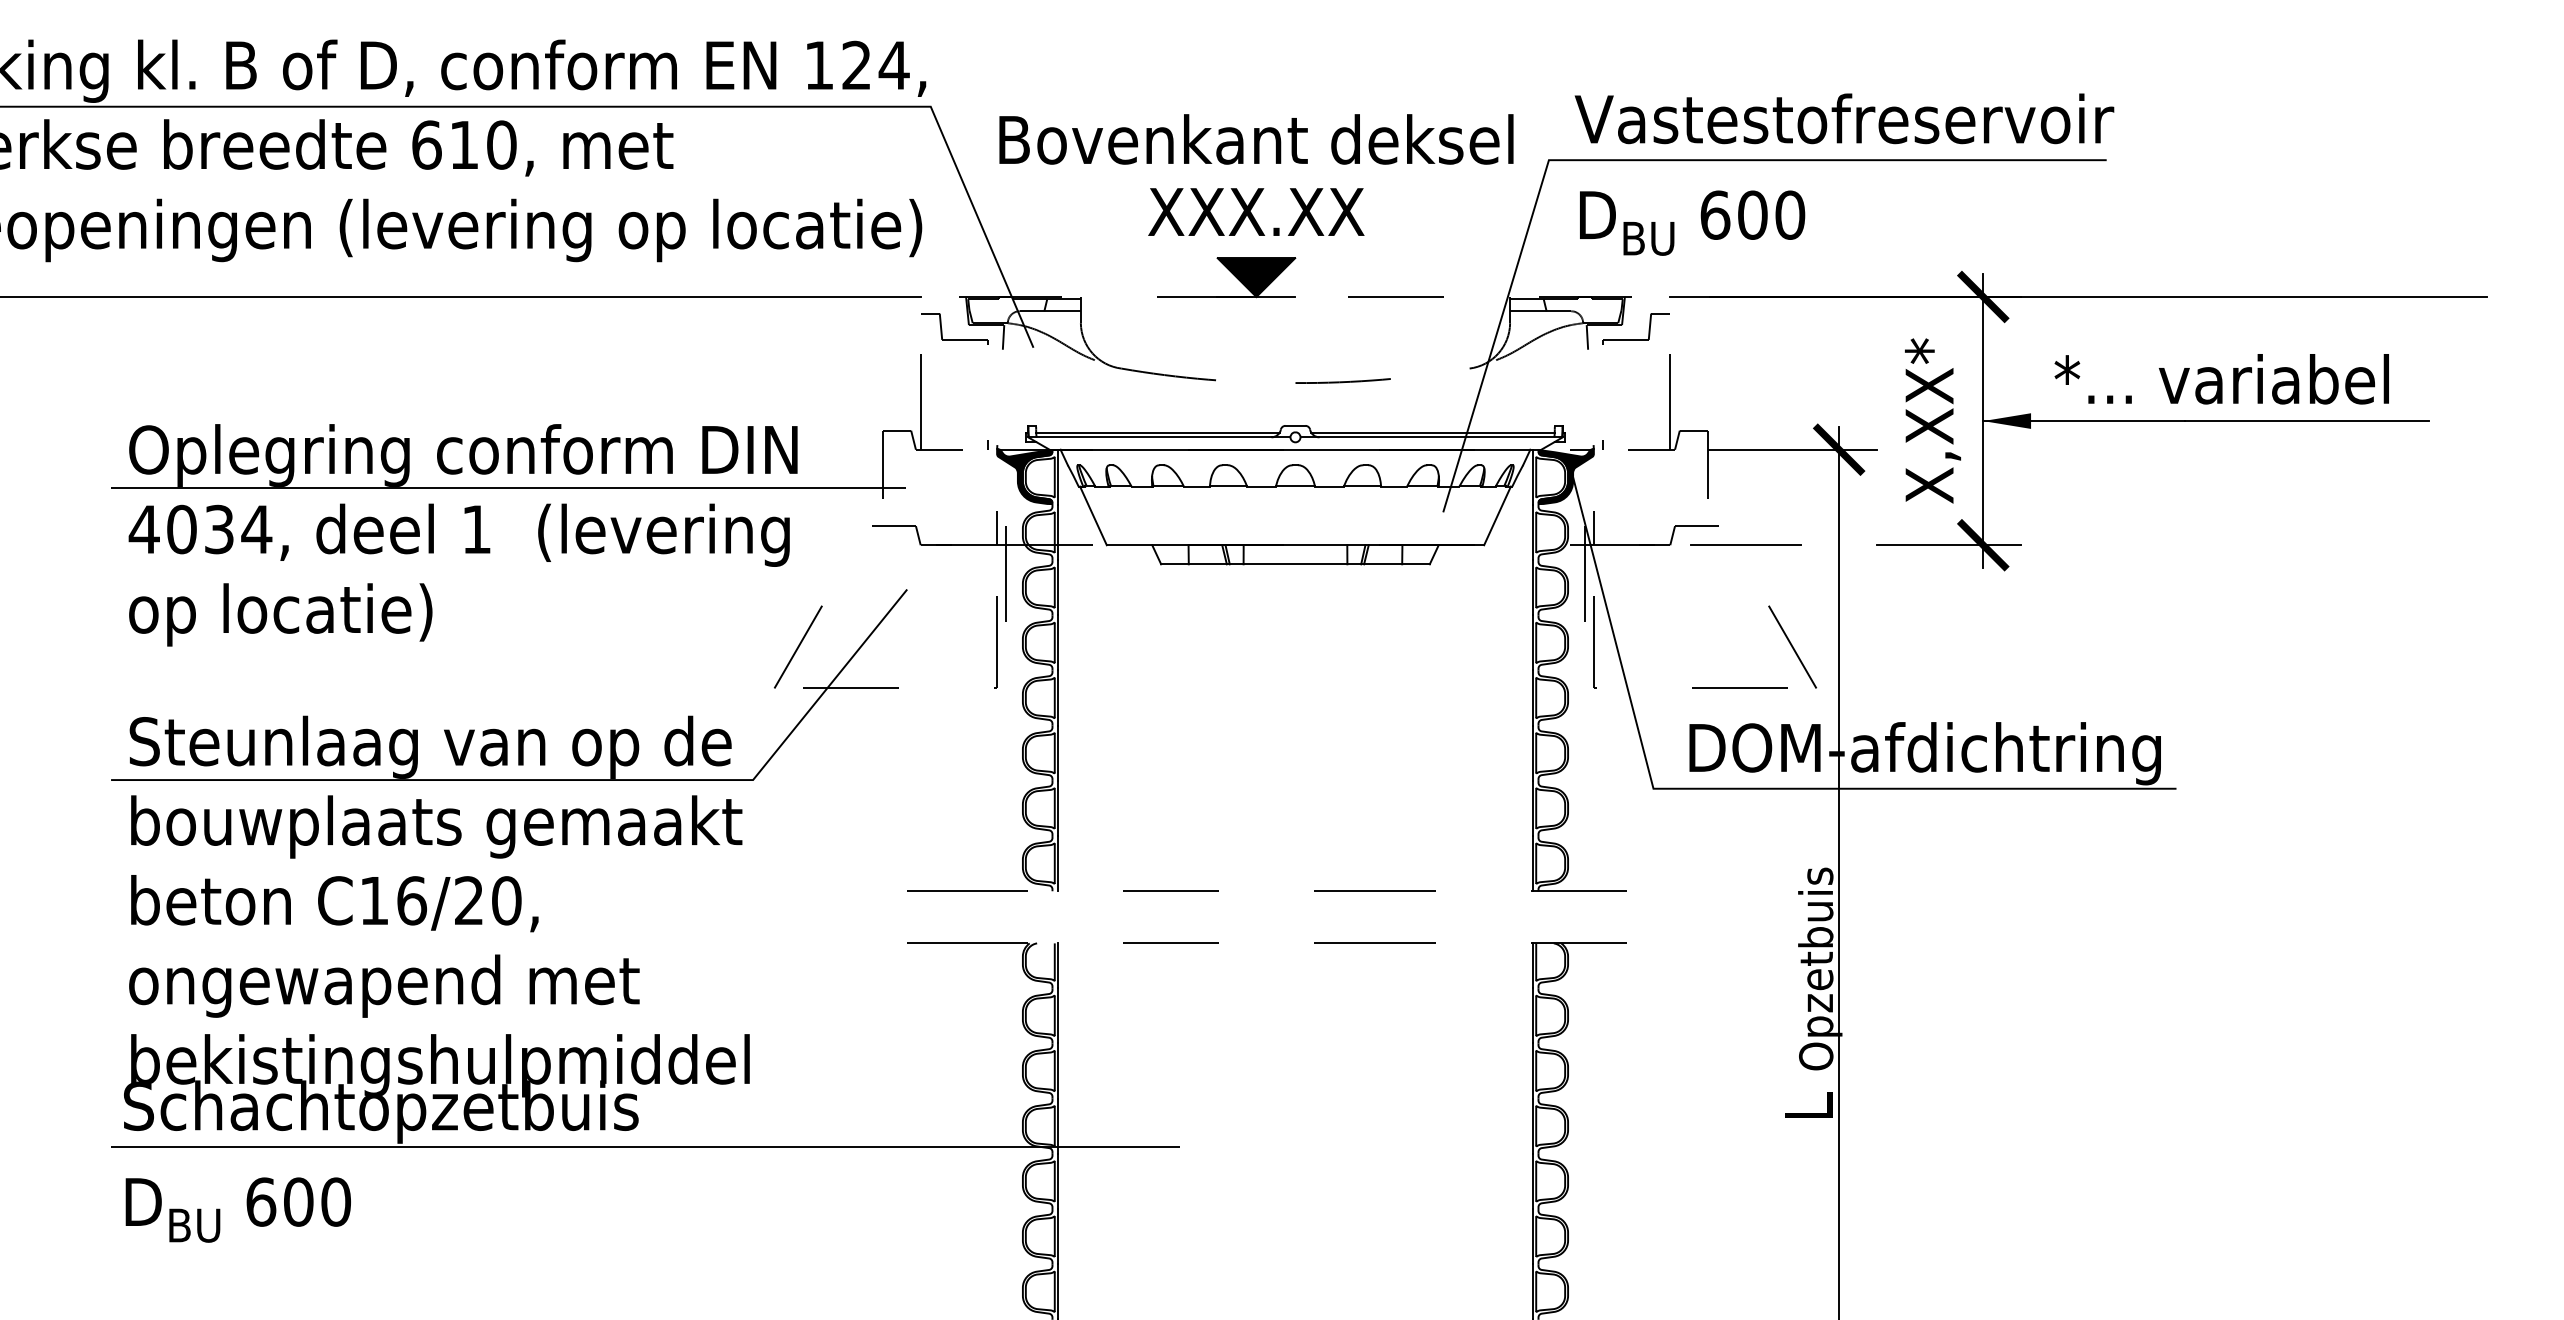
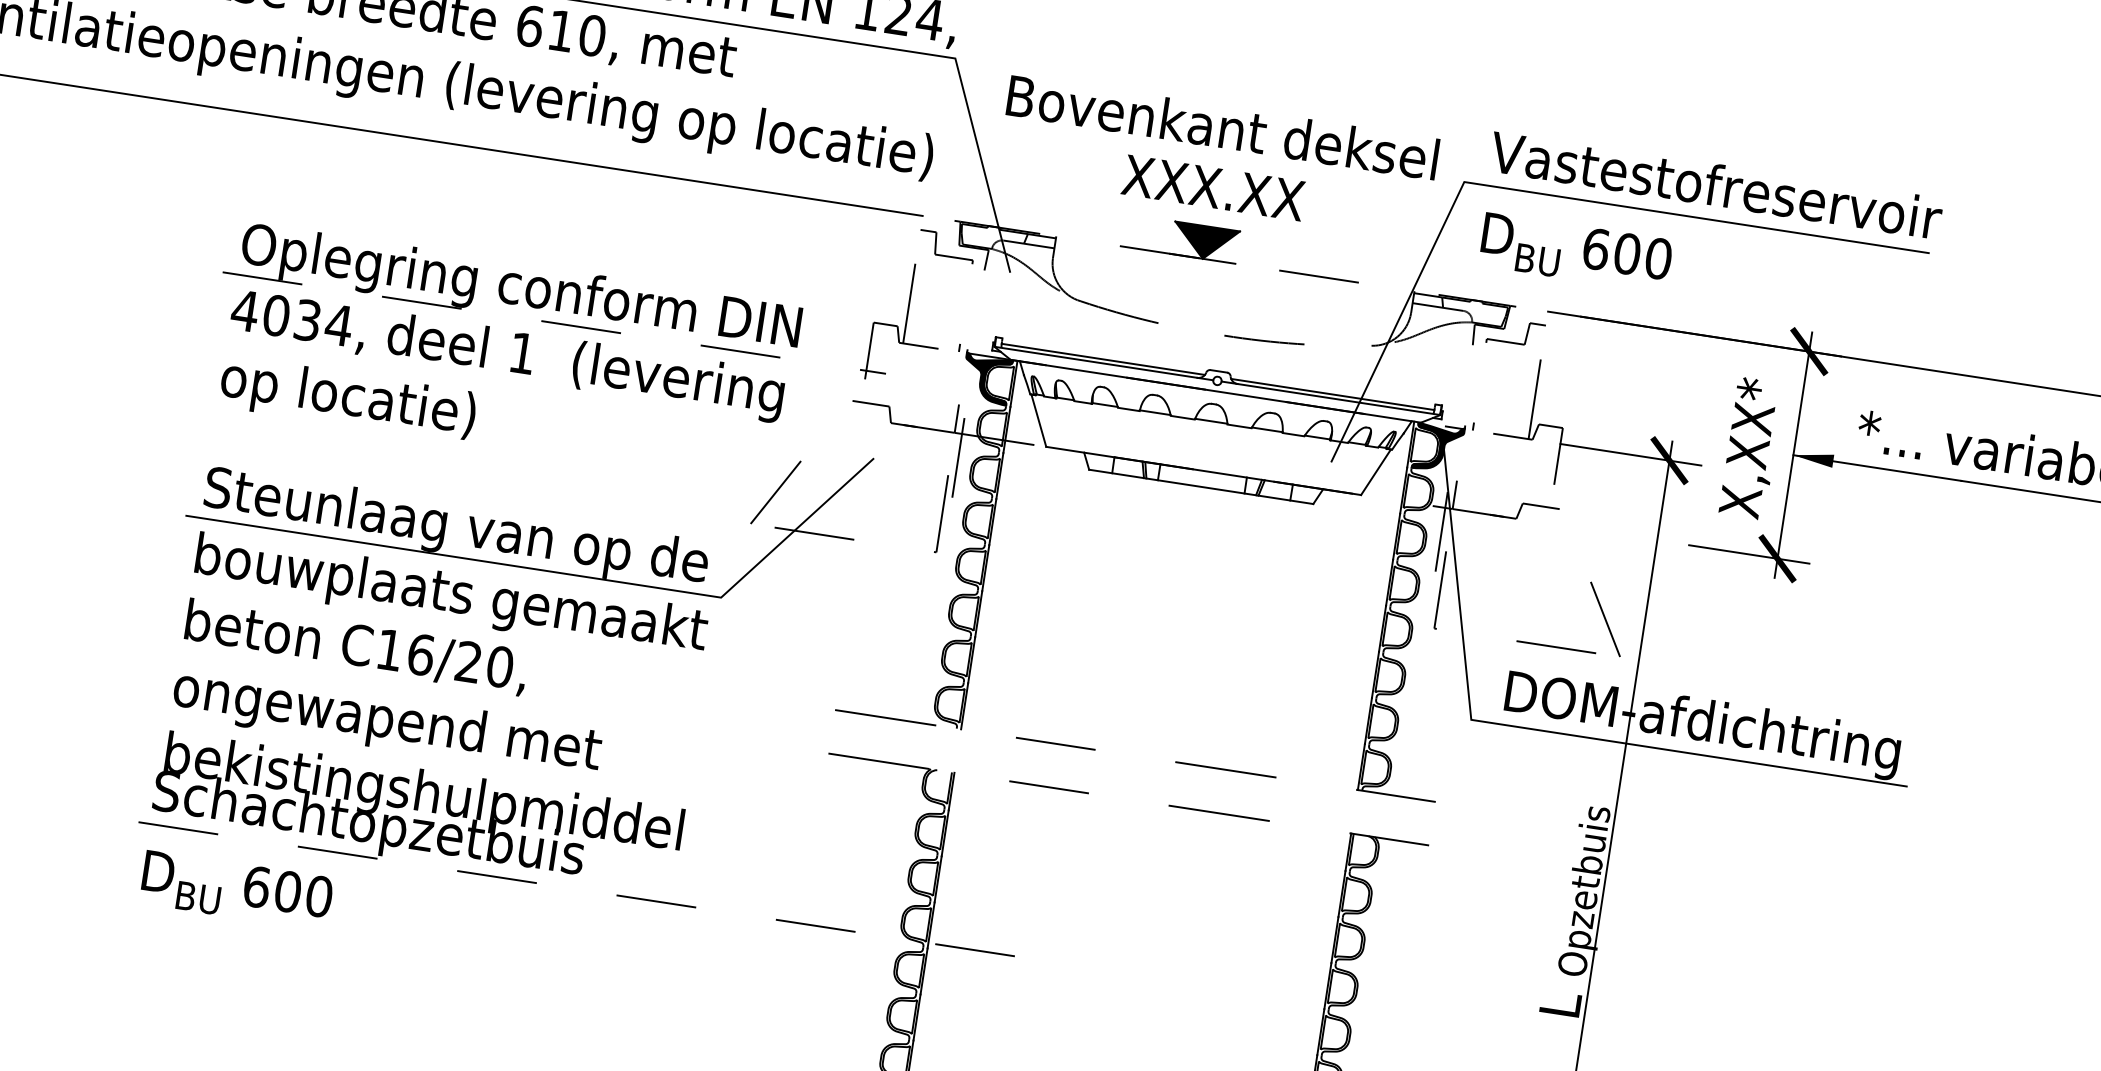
line: (508, 488) -> (554, 323), solid -> dashed
line: (1745, 544) -> (1579, 527), removed
line: (645, 1147) -> (584, 890), solid -> dashed

